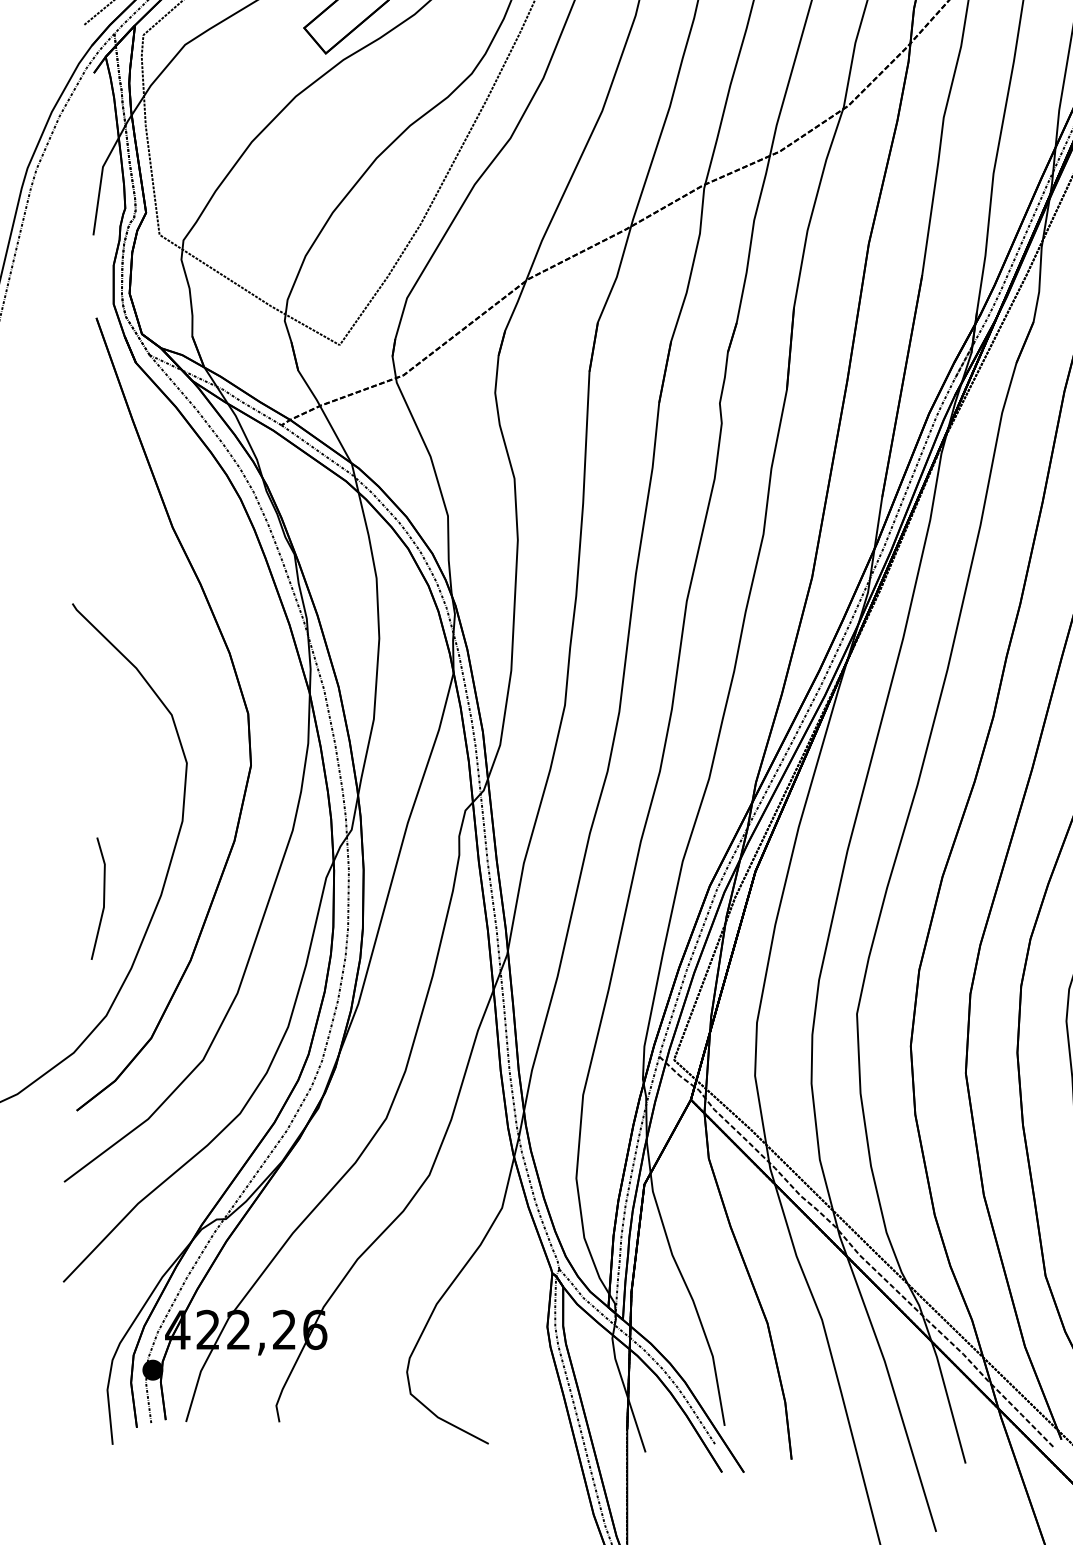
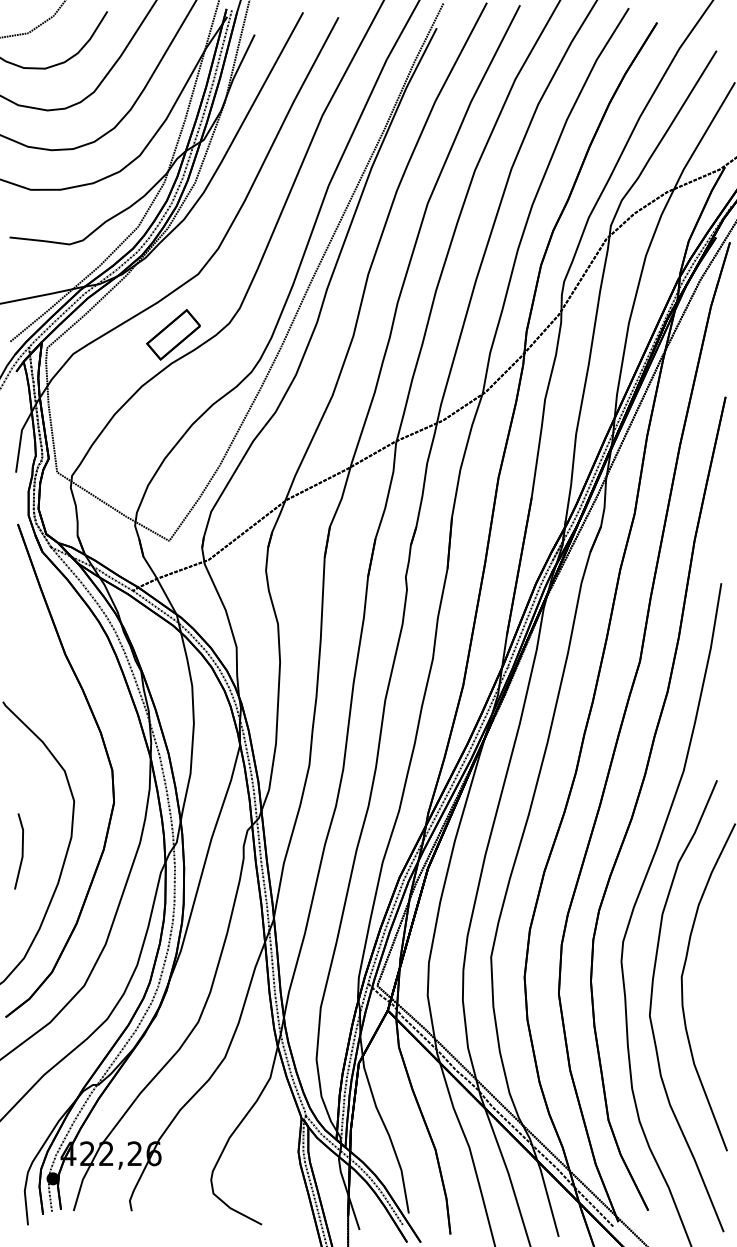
part: (97, 898) -> (18, 851), moved

